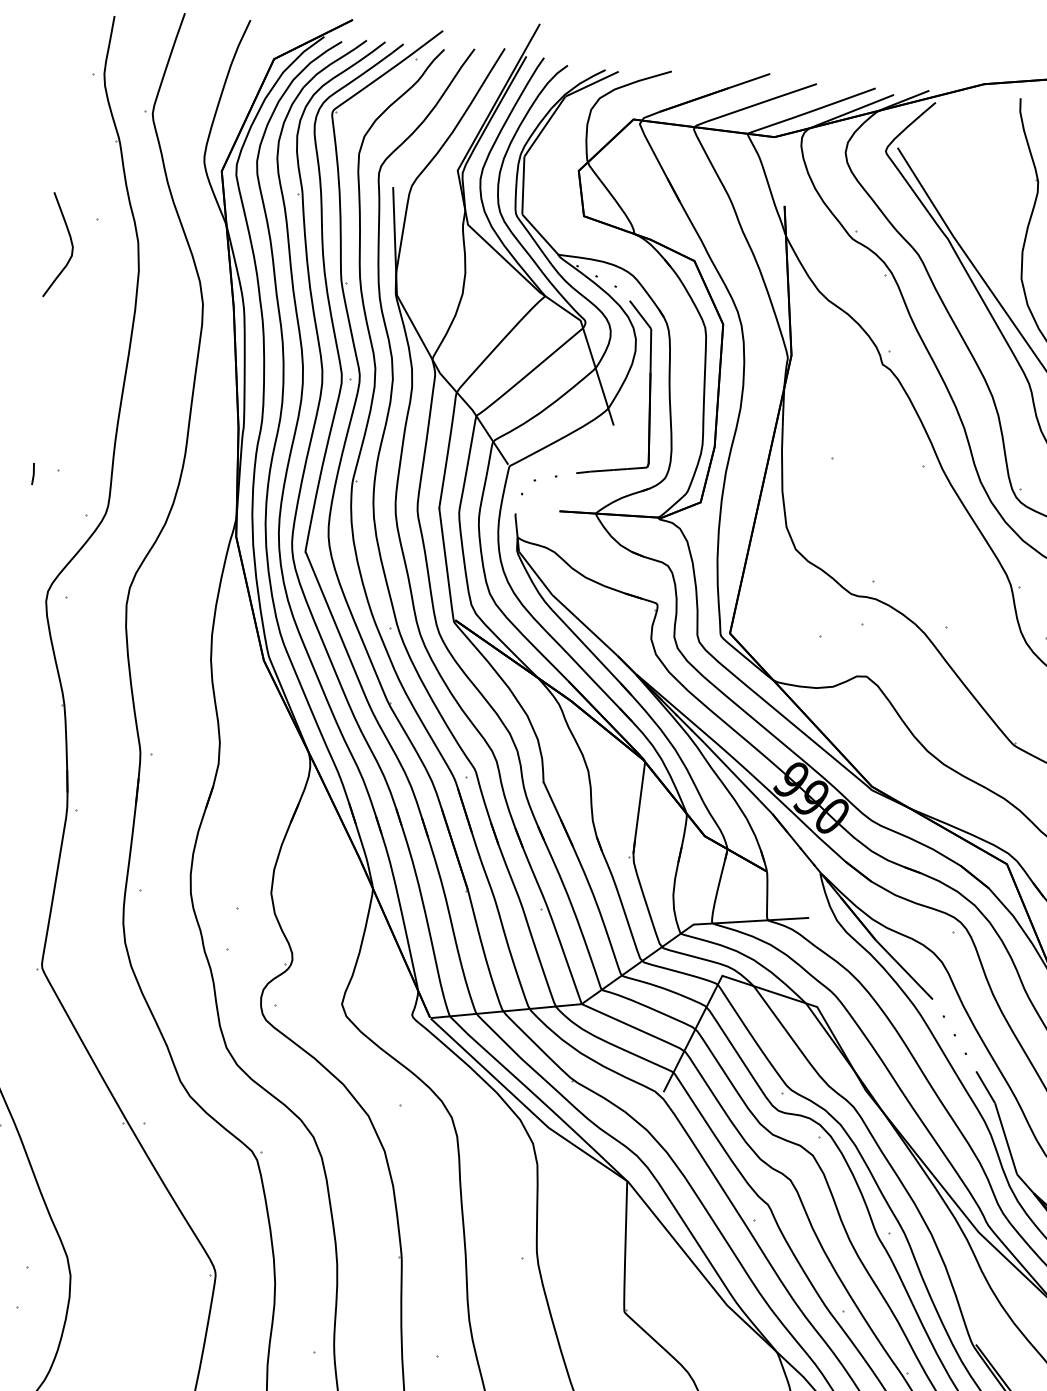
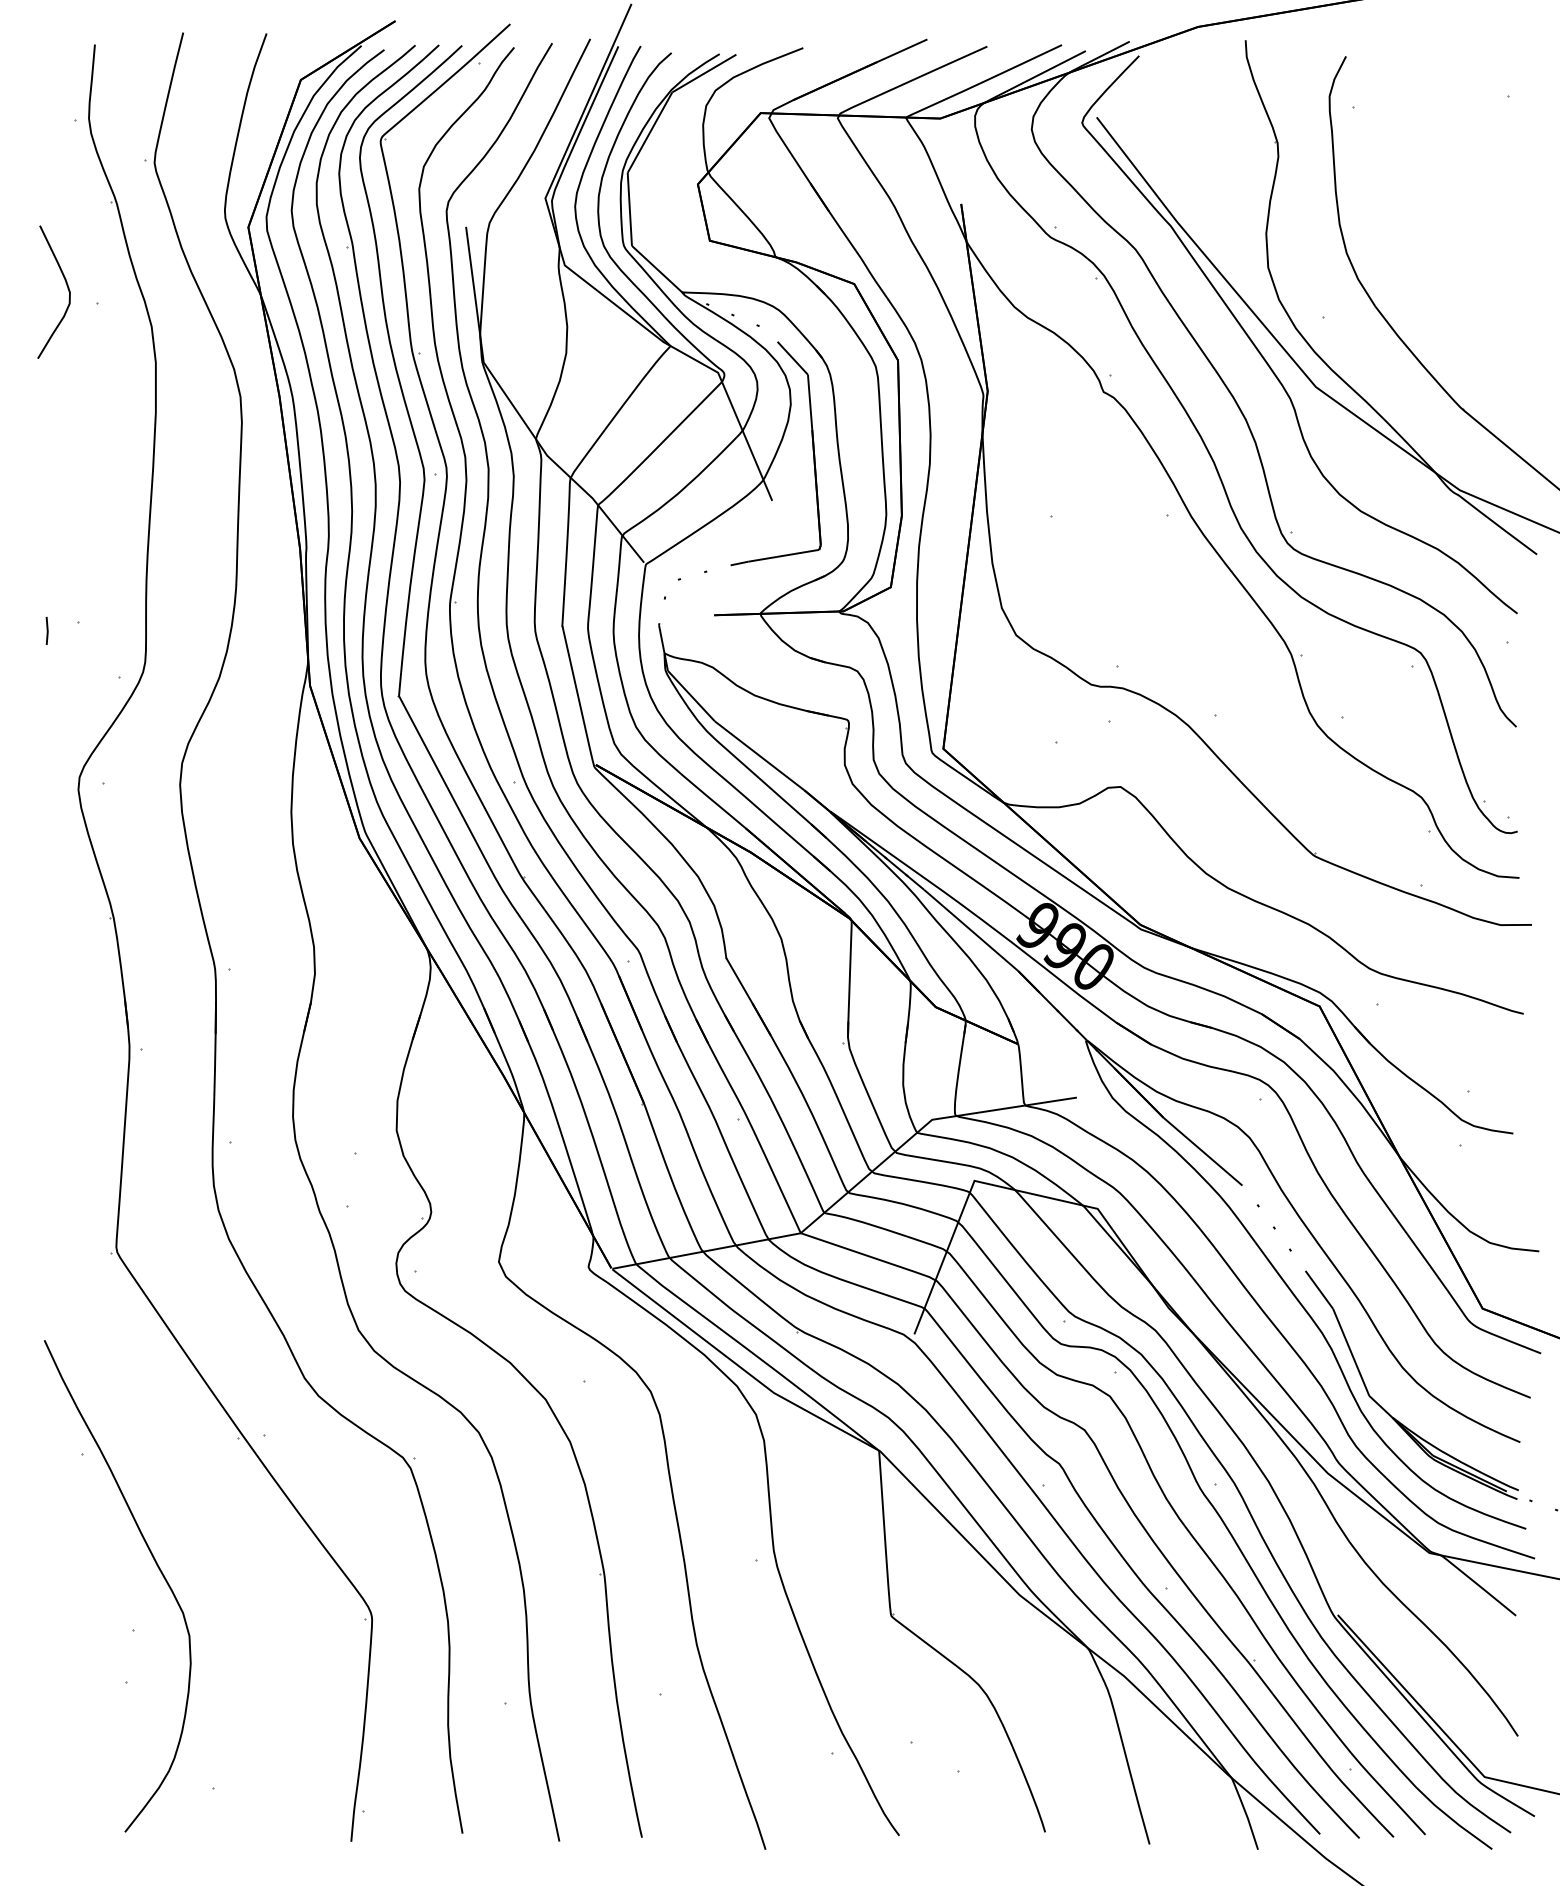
curve: (70, 241) -> (66, 285), moved

